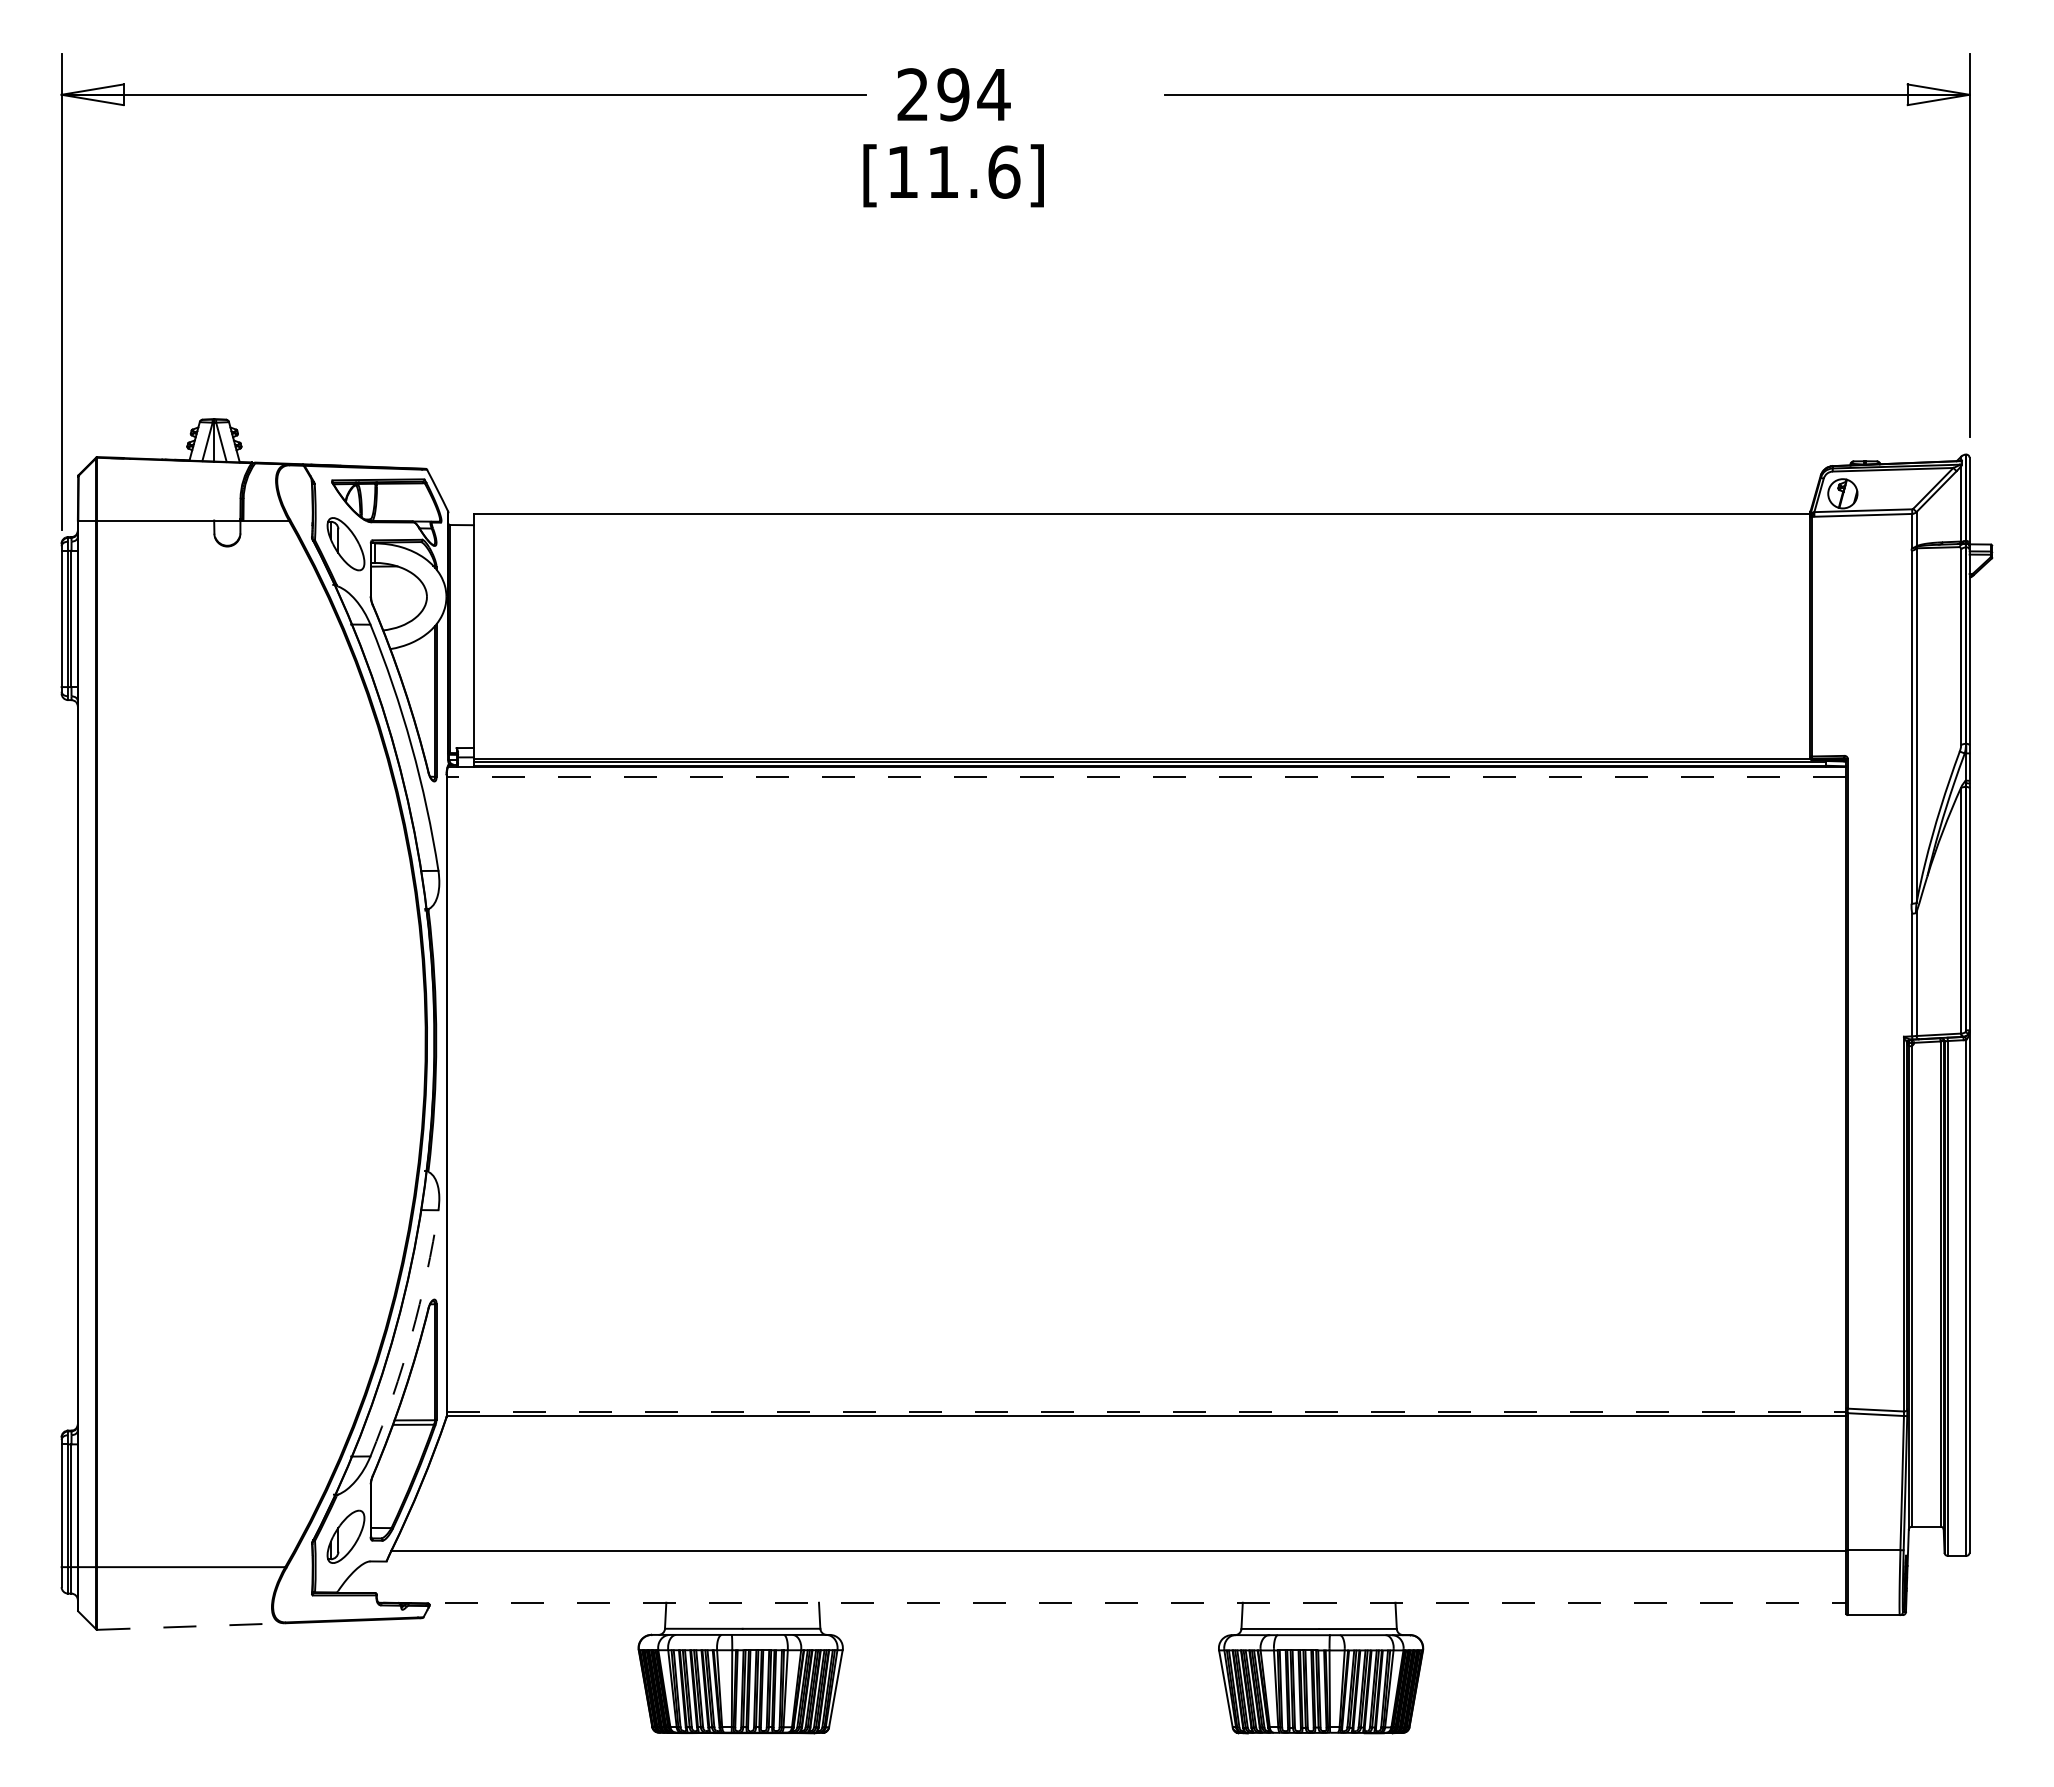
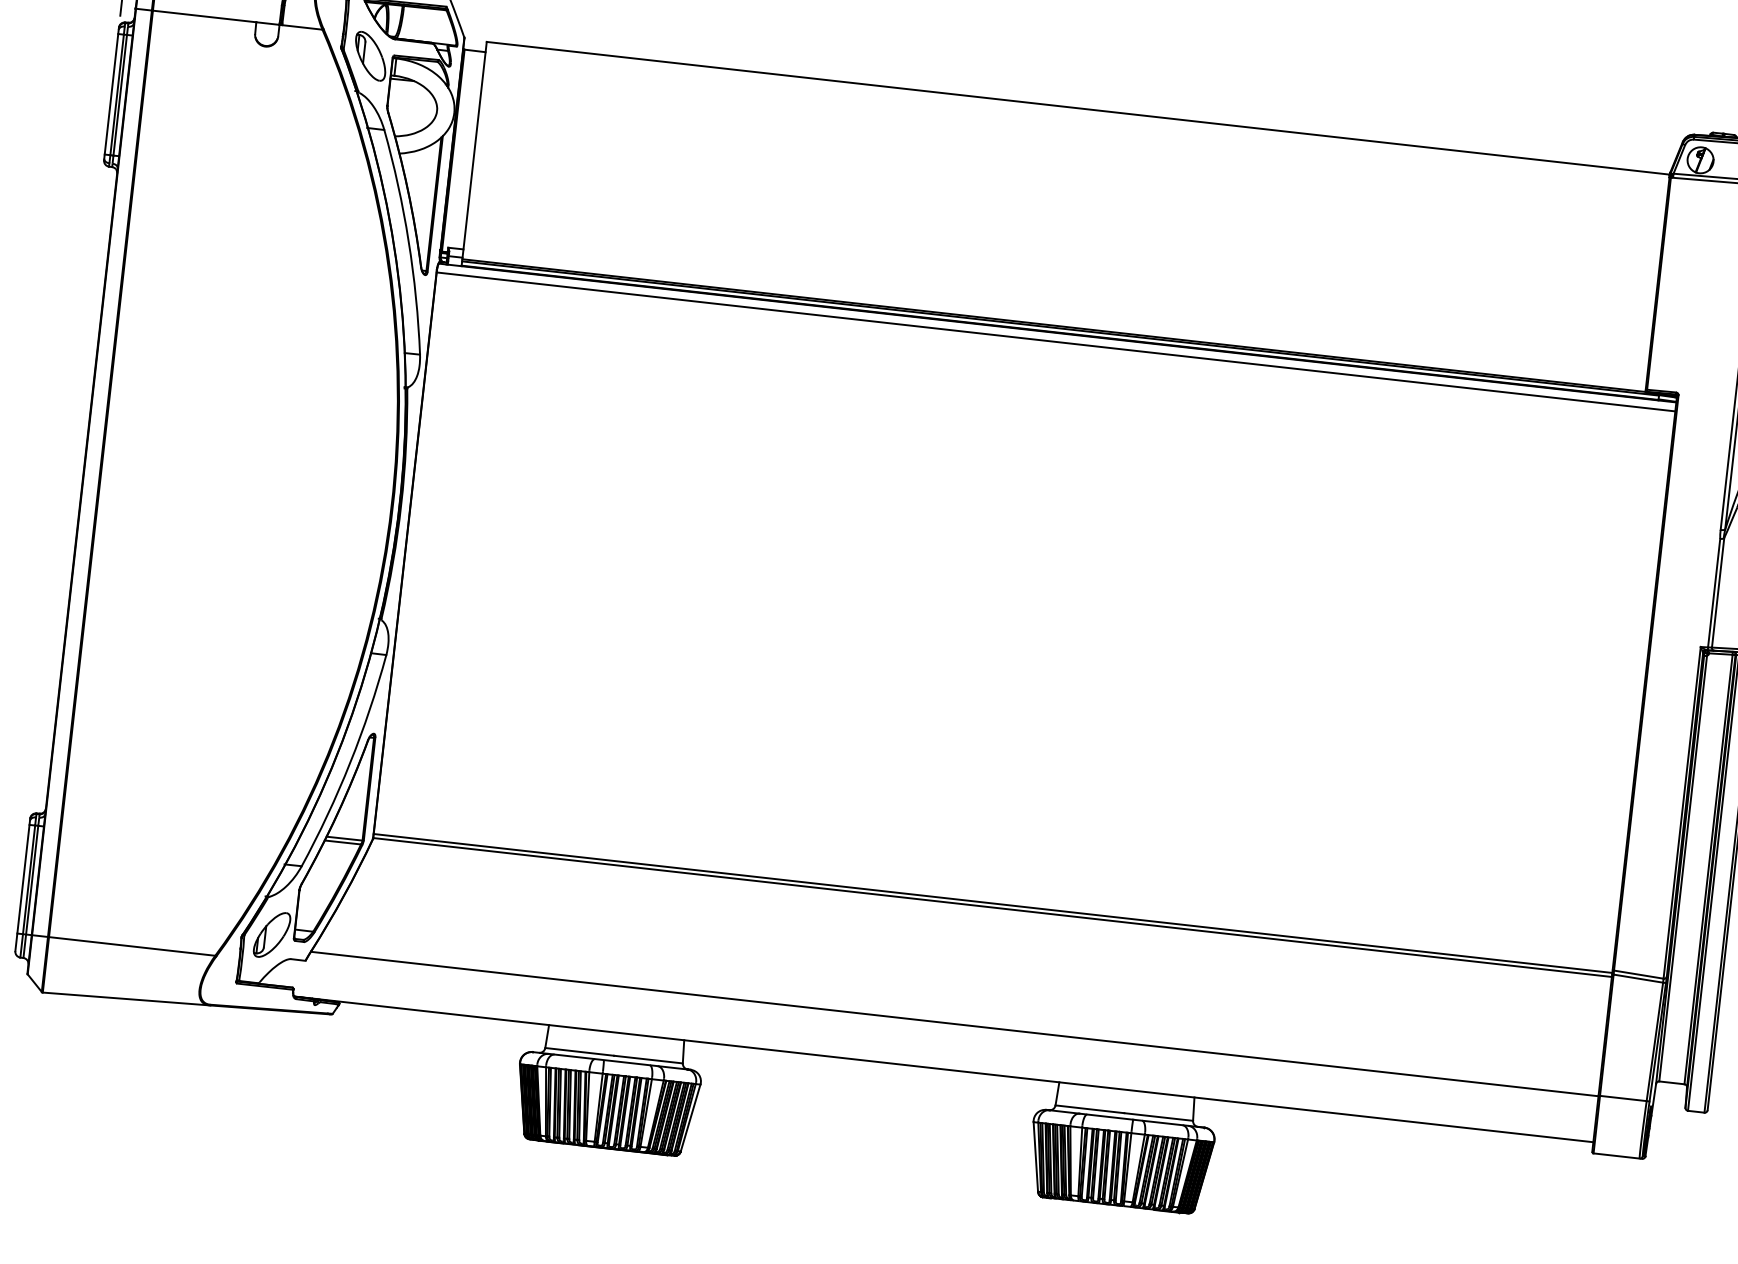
line: (1146, 777) -> (1056, 342), dashed -> solid
arc: (411, 1335) -> (350, 763), dashed -> solid
line: (1146, 1411) -> (993, 903), dashed -> solid
line: (1112, 1602) -> (944, 1069), dashed -> solid
line: (192, 1626) -> (127, 999), dashed -> solid

